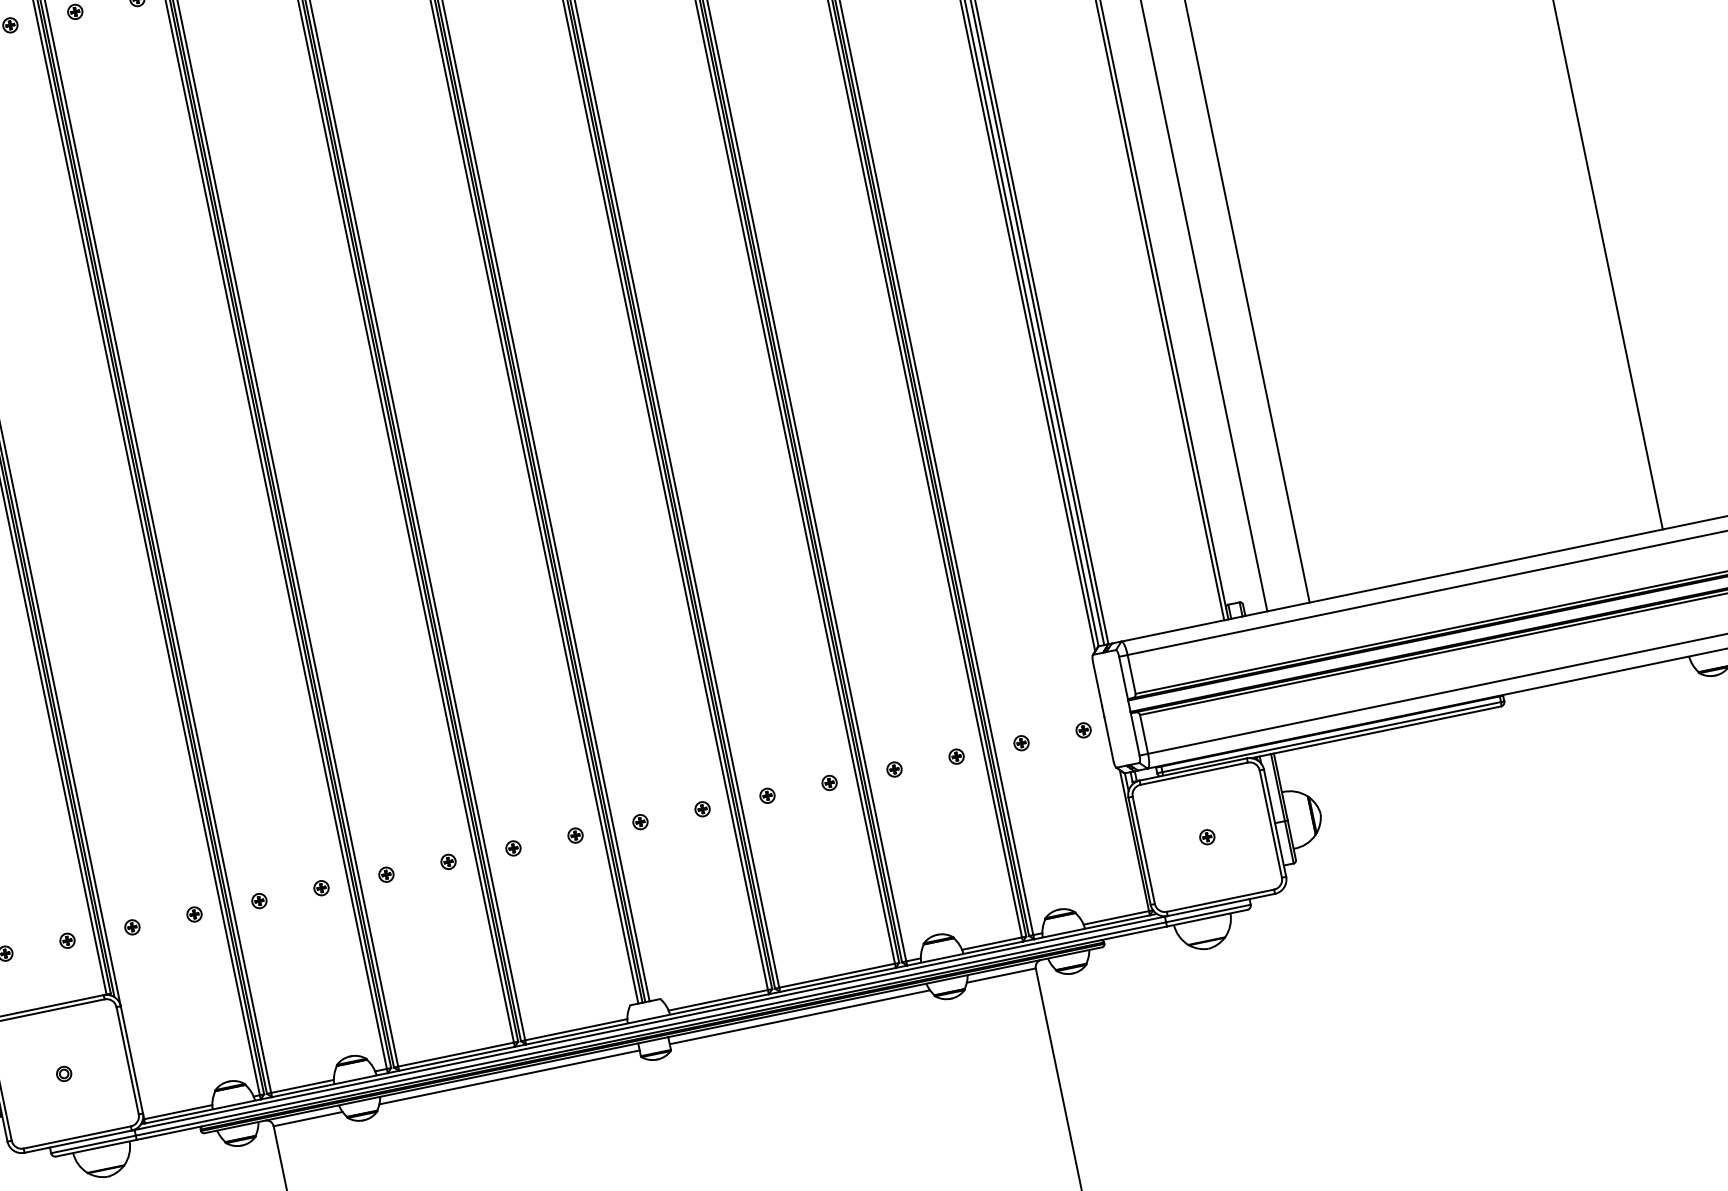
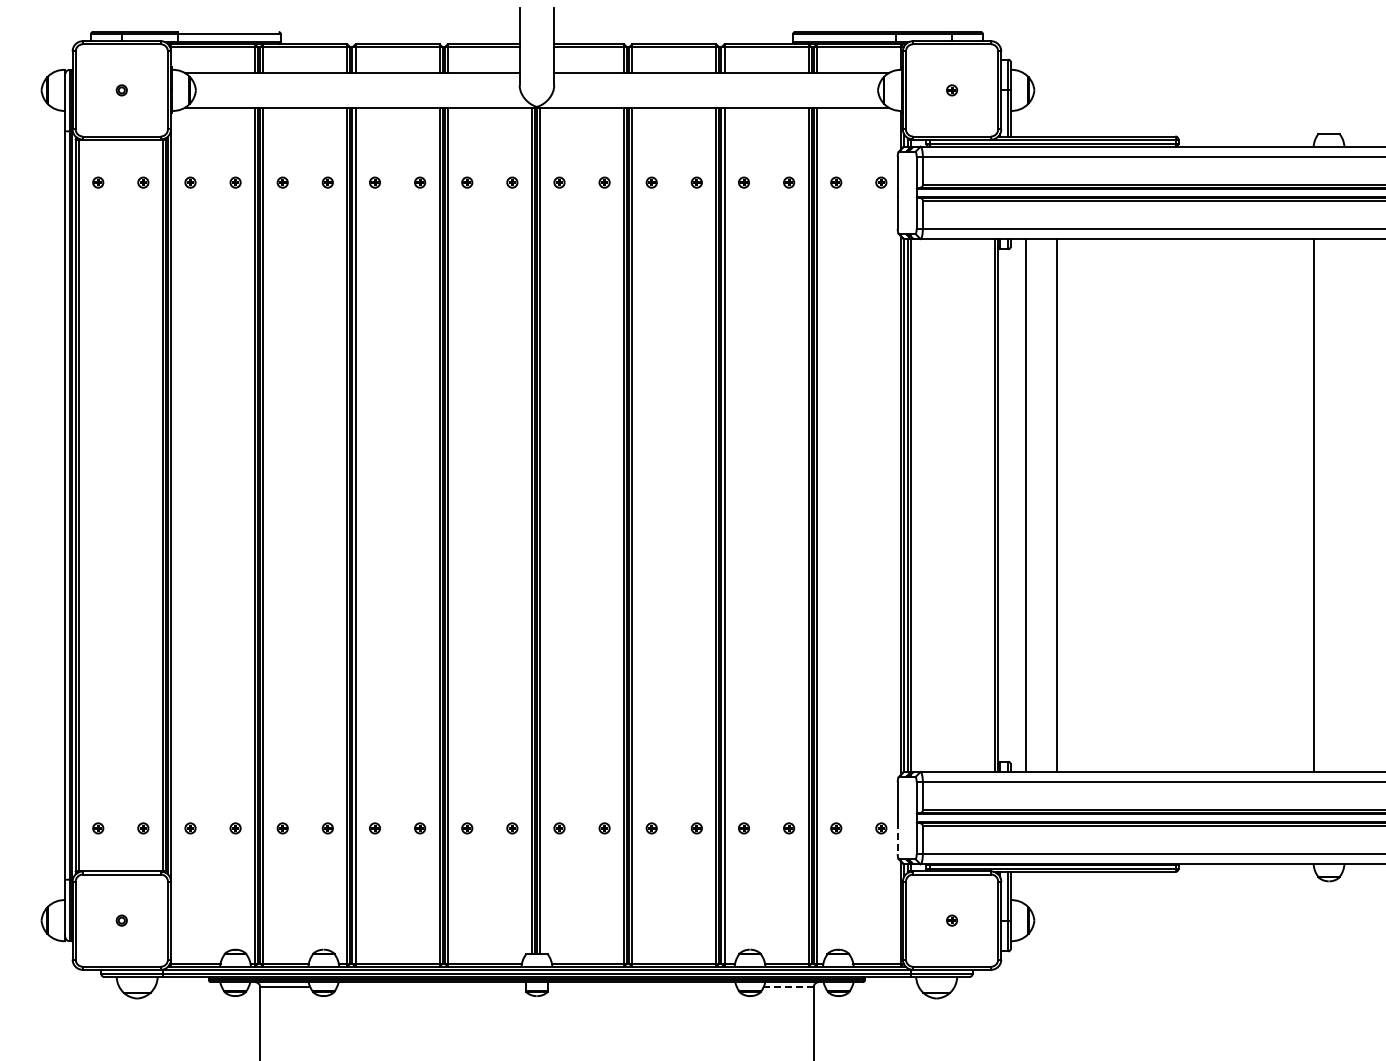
line: (1108, 739) -> (897, 838), solid -> dashed
line: (1001, 975) -> (788, 987), solid -> dashed
line: (798, 1017) -> (641, 987), removed
line: (509, 1077) -> (431, 987), removed

